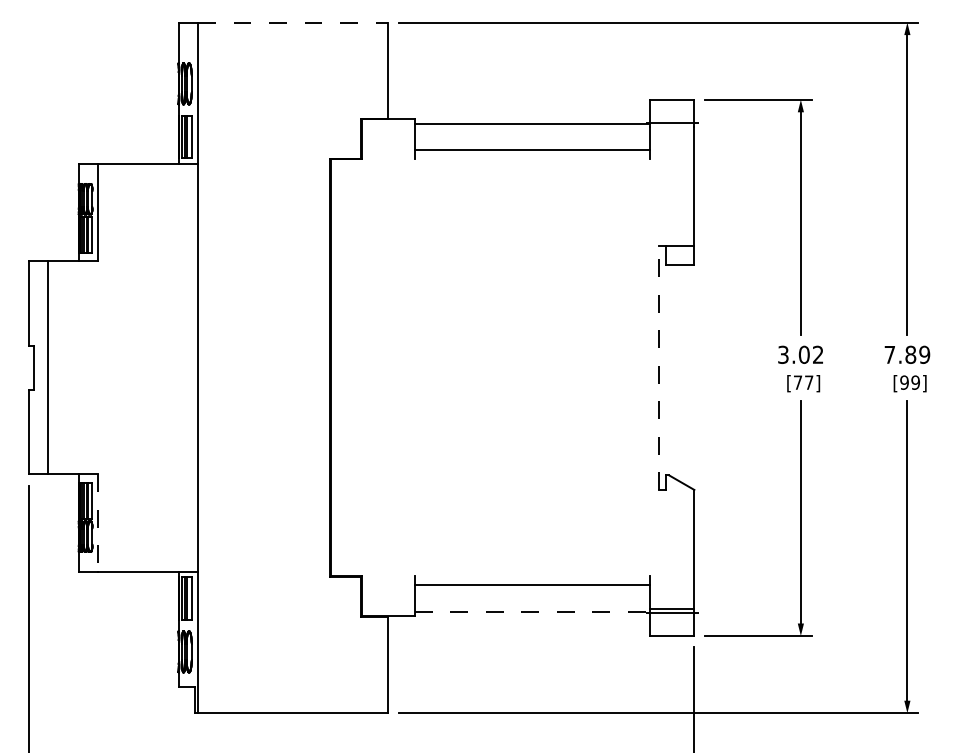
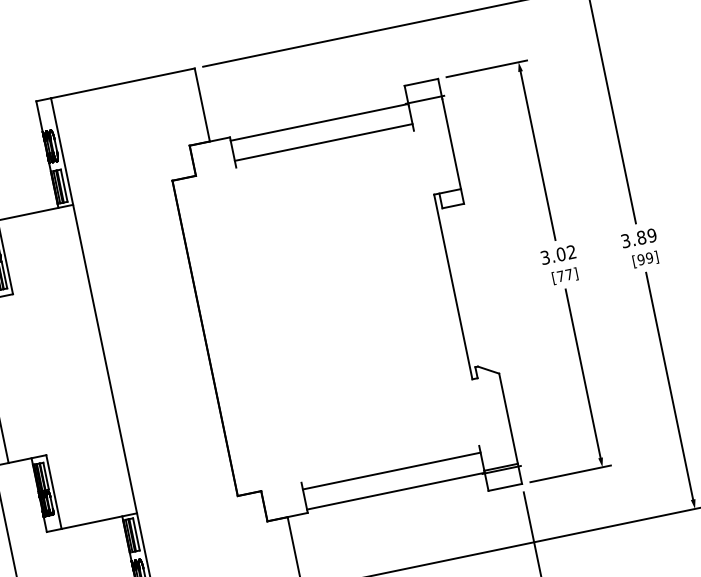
line: (293, 22) -> (123, 83), dashed -> solid
text: (889, 354) -> (625, 240), 7.89 -> 3.89
line: (658, 367) -> (452, 286), dashed -> solid
line: (98, 523) -> (54, 492), dashed -> solid
line: (532, 611) -> (395, 490), dashed -> solid

